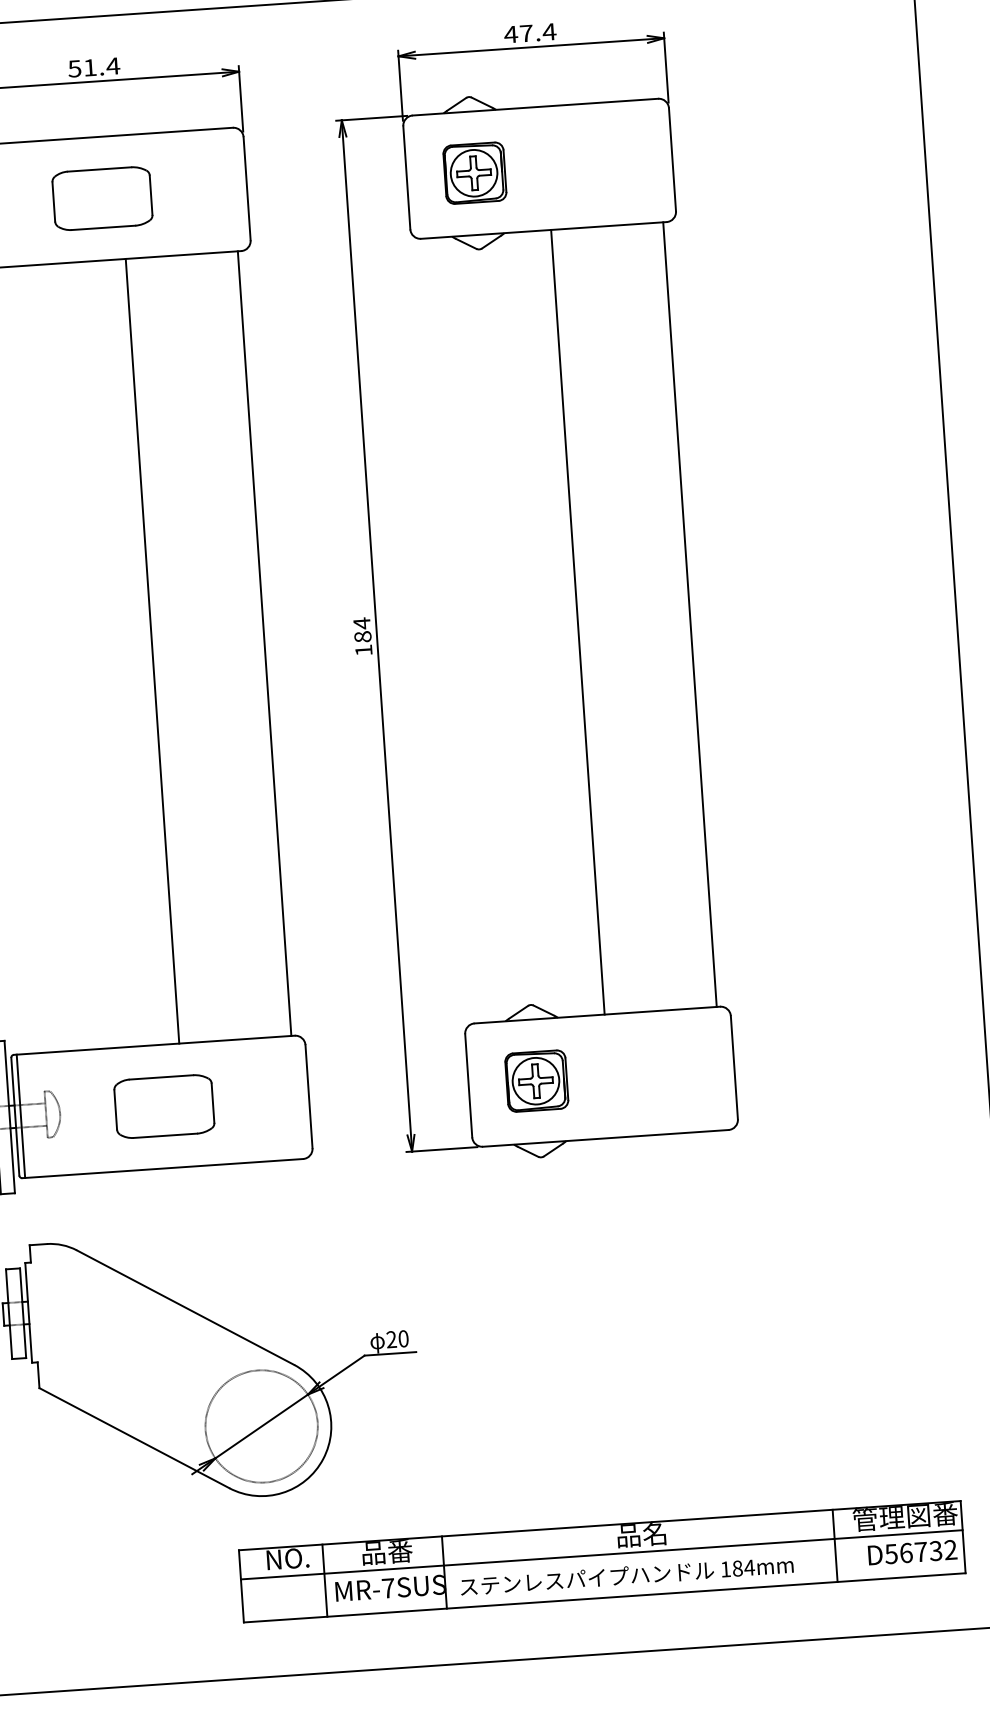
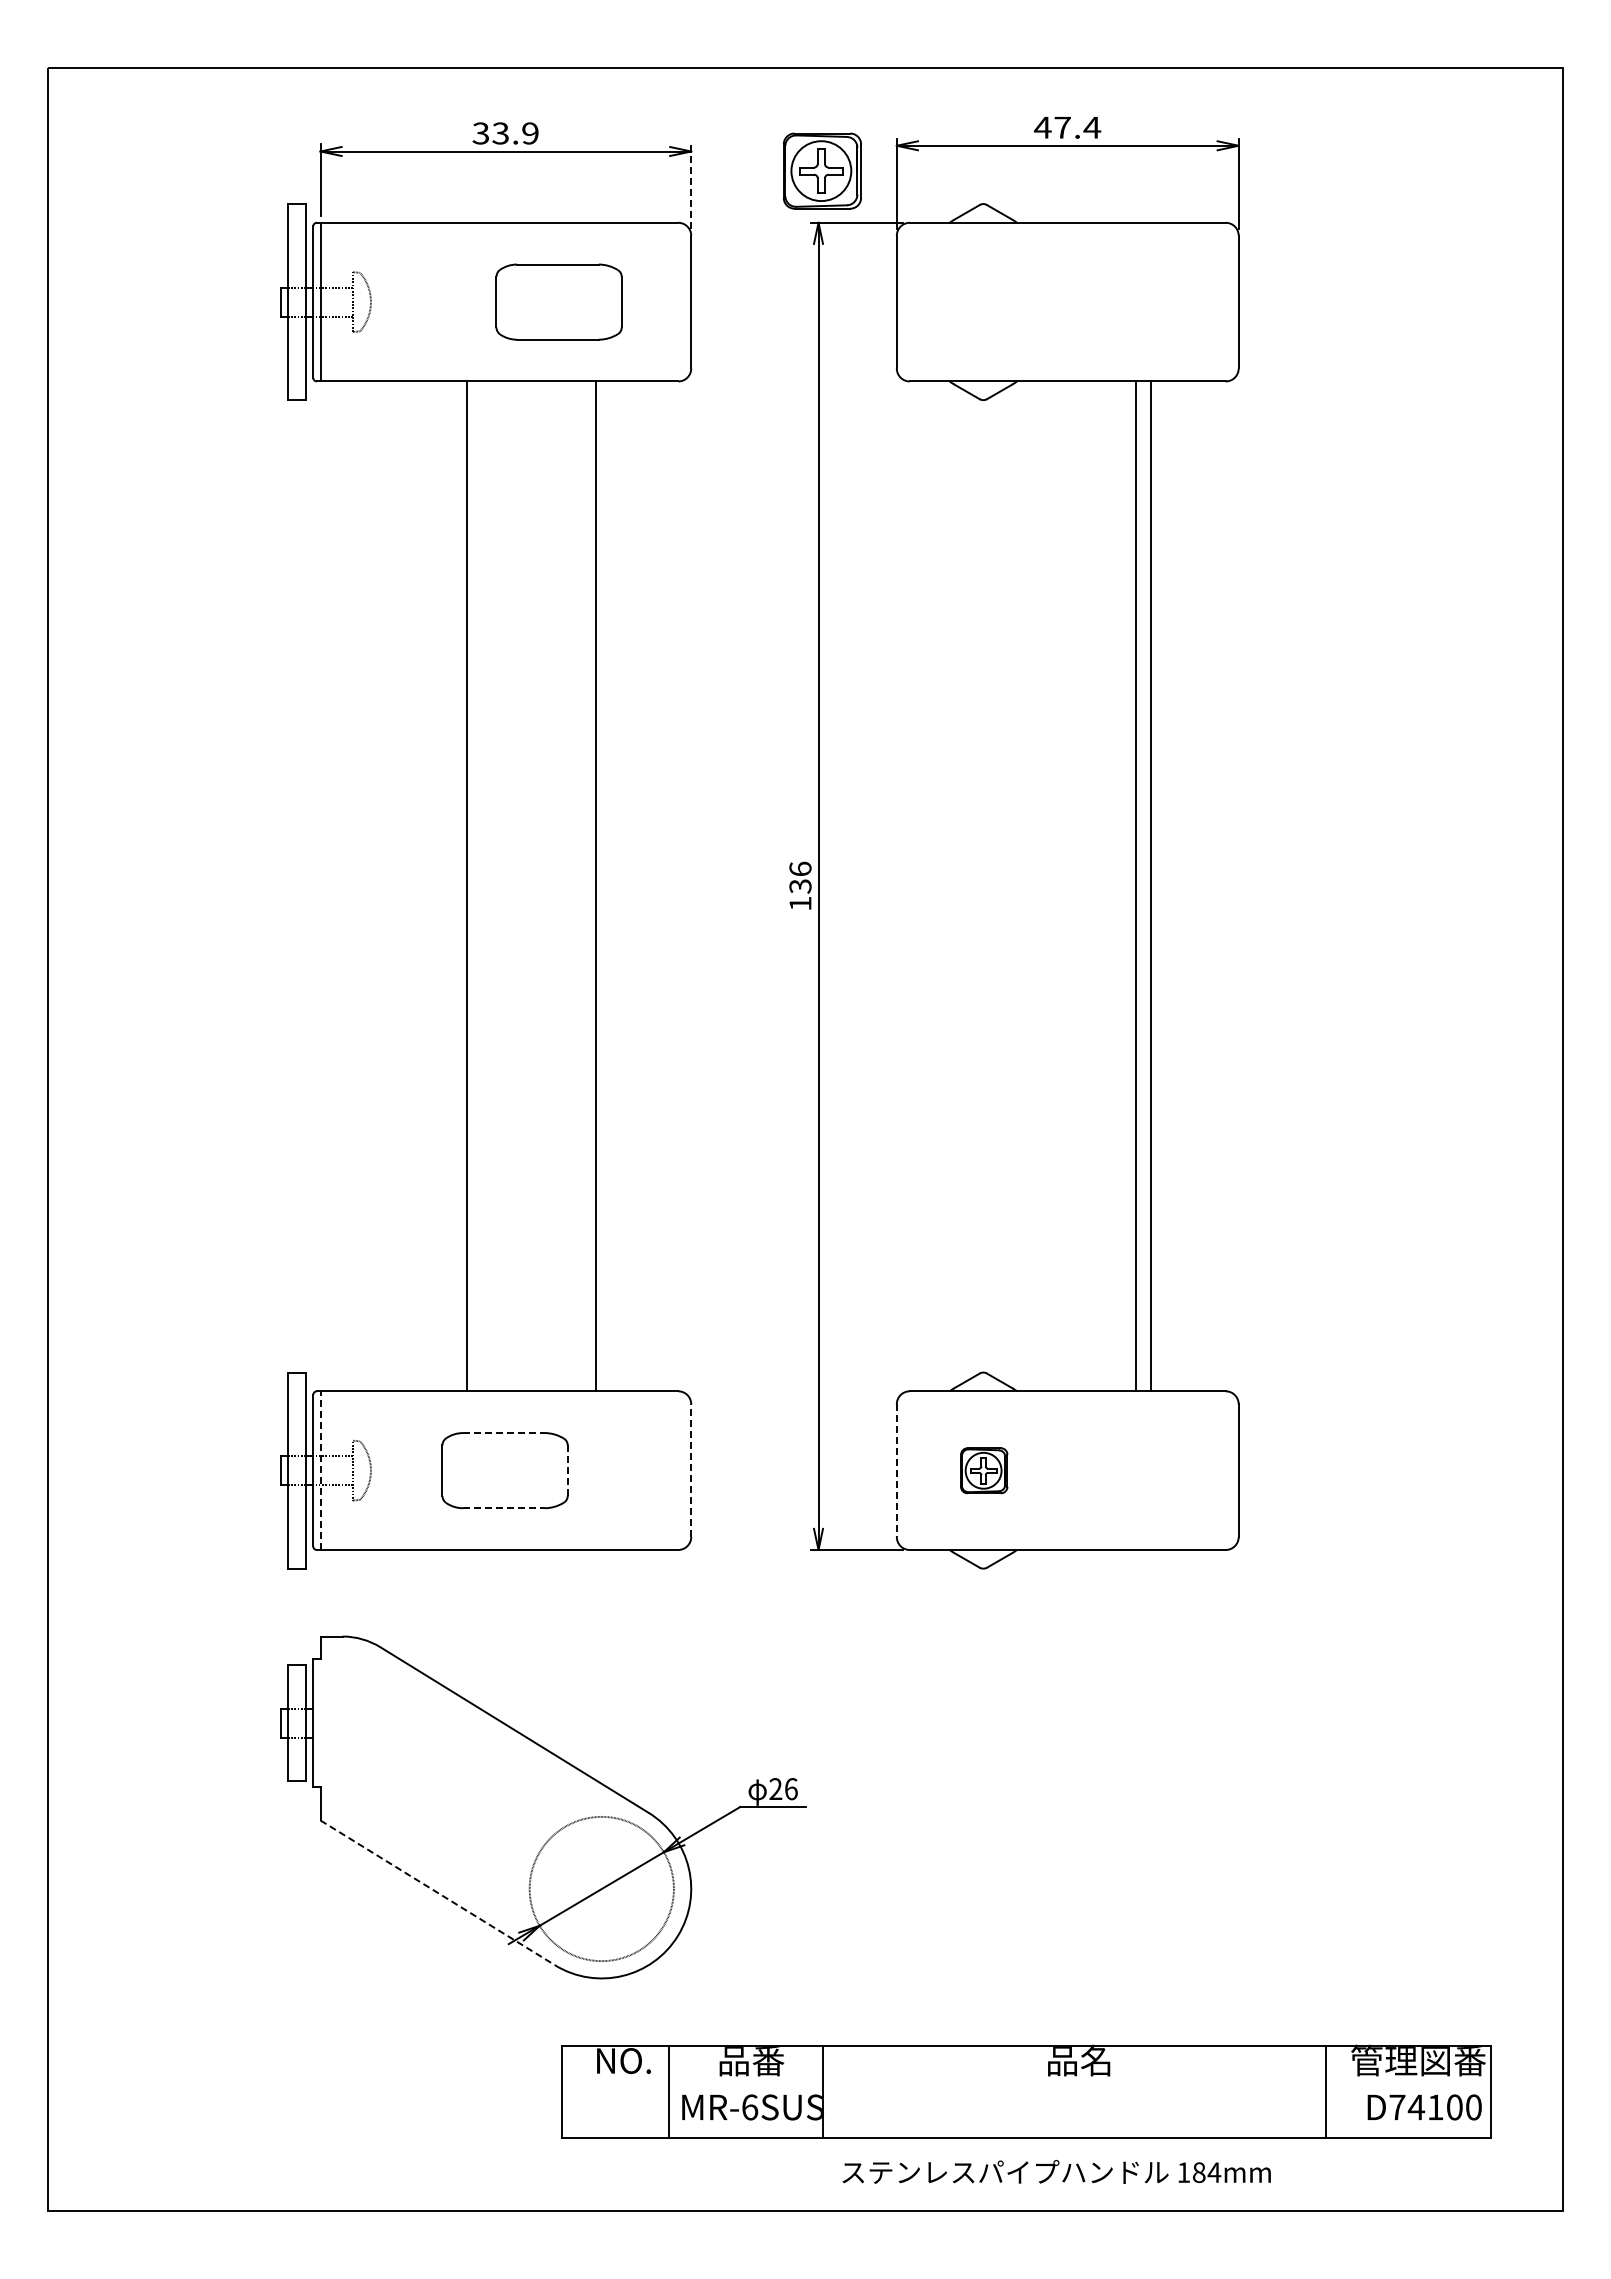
text: (94, 67) -> (506, 133), 51.4 -> 33.9
line: (241, 98) -> (691, 185), solid -> dashed
part: (474, 172) -> (821, 170), moved
part: (101, 198) -> (558, 301), moved
line: (690, 614) -> (1151, 886), moved
line: (578, 622) -> (1136, 886), moved
text: (362, 630) -> (800, 877), 184 -> 136
line: (264, 643) -> (595, 886), moved
line: (152, 651) -> (466, 886), moved
line: (161, 1077) -> (503, 1433), solid -> dashed
part: (536, 1081) -> (983, 1470), size x0.6
line: (468, 1086) -> (896, 1471), solid -> dashed
line: (309, 1096) -> (691, 1470), solid -> dashed
line: (212, 1103) -> (567, 1470), solid -> dashed
line: (20, 1116) -> (320, 1470), solid -> dashed
line: (165, 1136) -> (503, 1508), solid -> dashed
text: (403, 1339) -> (791, 1789), 20 -> 26
line: (134, 1437) -> (437, 1892), solid -> dashed
text: (921, 1552) -> (1435, 2107), D56732 -> D74100
line: (601, 1555) -> (1025, 2083), removed
text: (626, 1575) -> (1056, 2171), moved
text: (388, 1588) -> (750, 2107), MR-7SUS -> MR-6SUS

